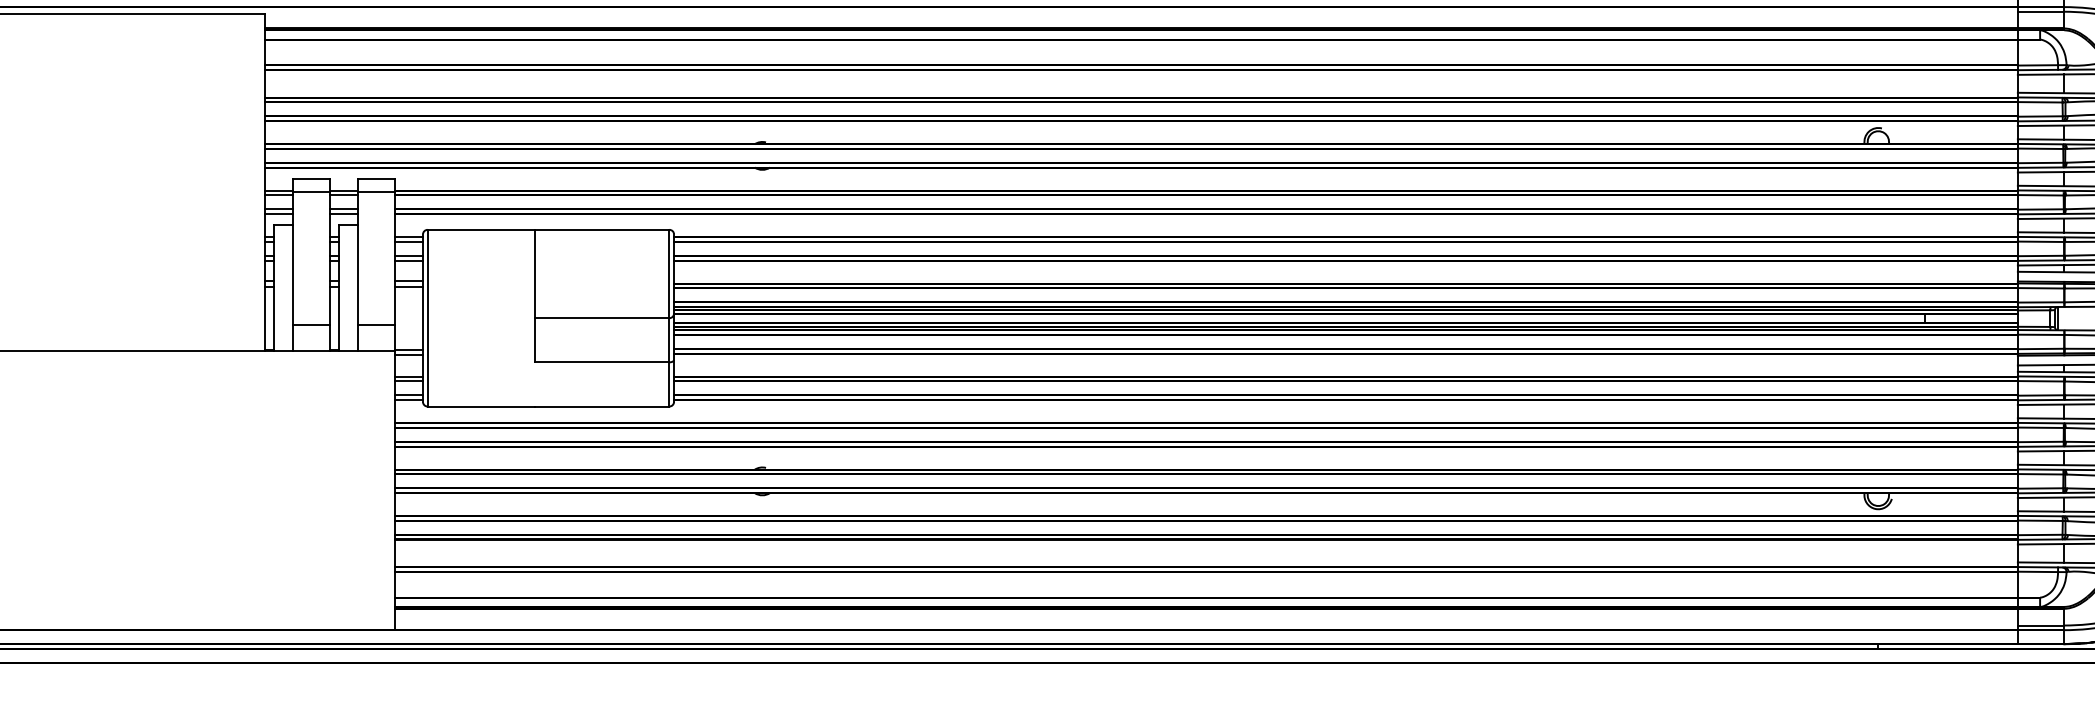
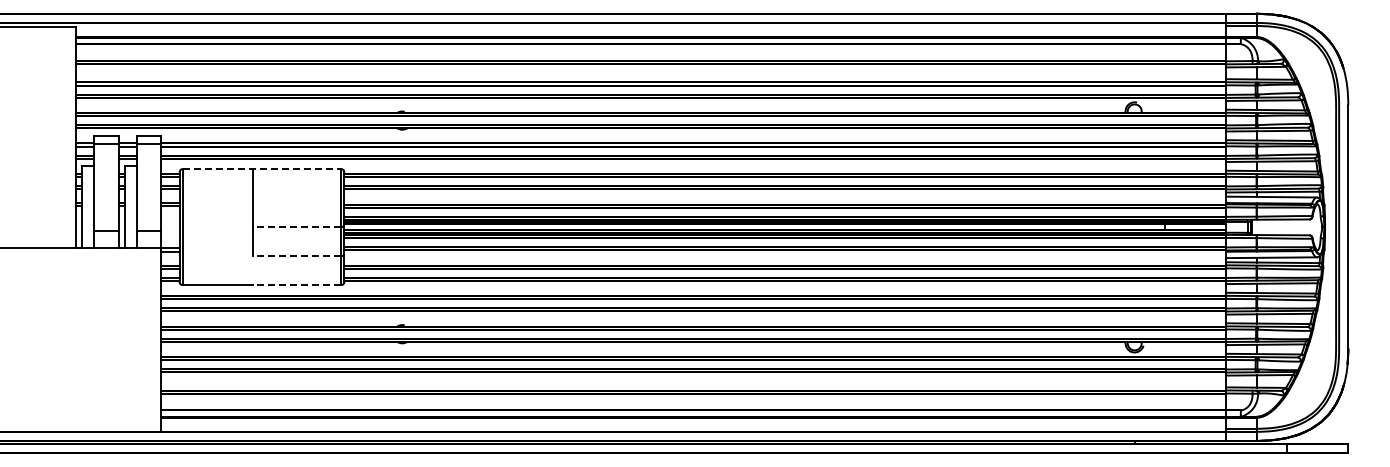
line: (549, 230) -> (262, 169), solid -> dashed
line: (601, 318) -> (296, 227), solid -> dashed
line: (601, 362) -> (296, 256), solid -> dashed
line: (601, 407) -> (296, 285), solid -> dashed

